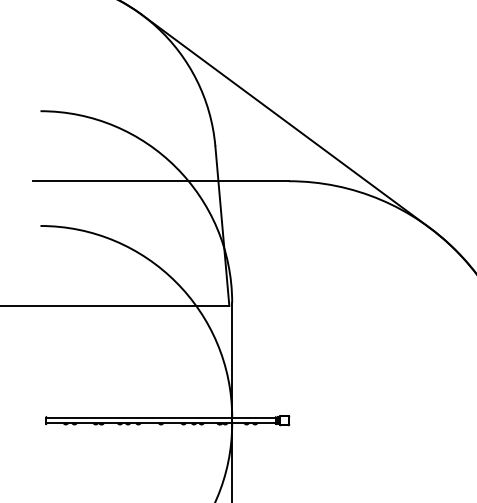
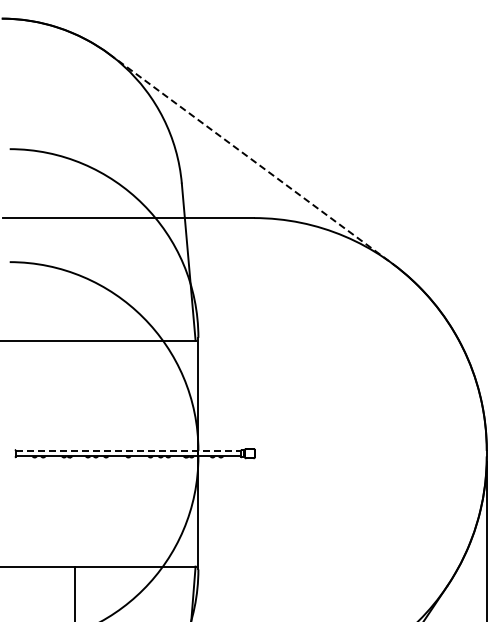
line: (286, 121) -> (251, 159), solid -> dashed
line: (161, 417) -> (128, 450), solid -> dashed

